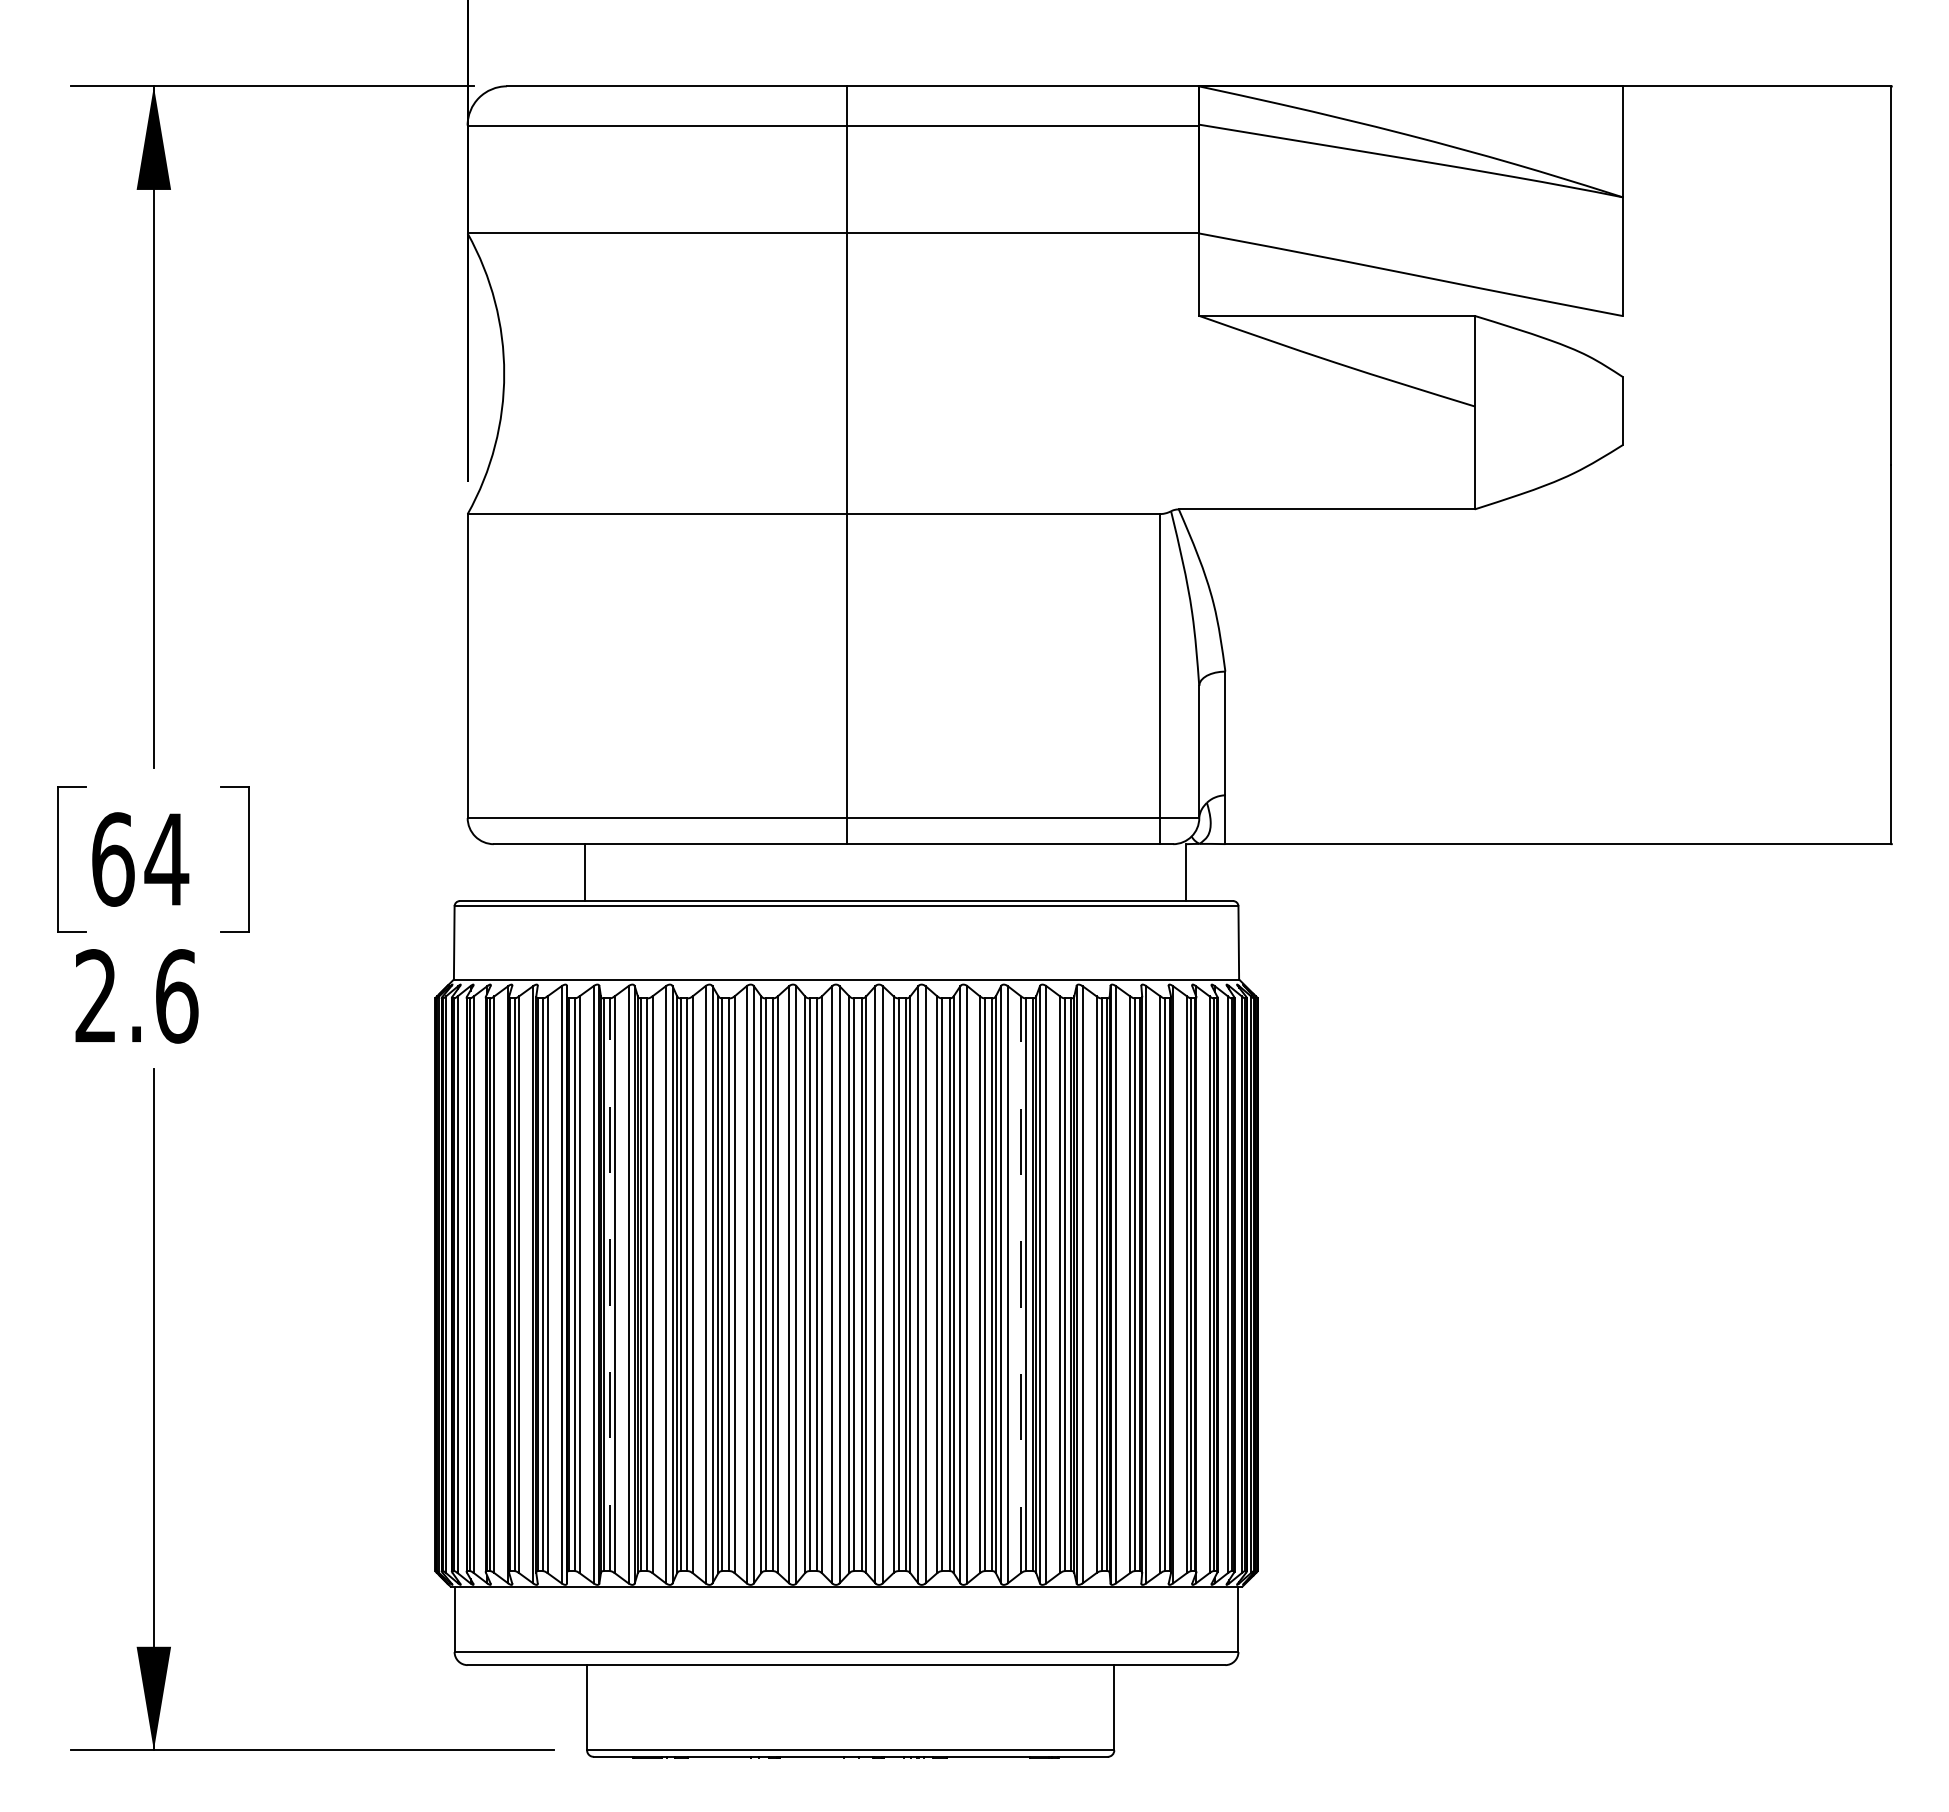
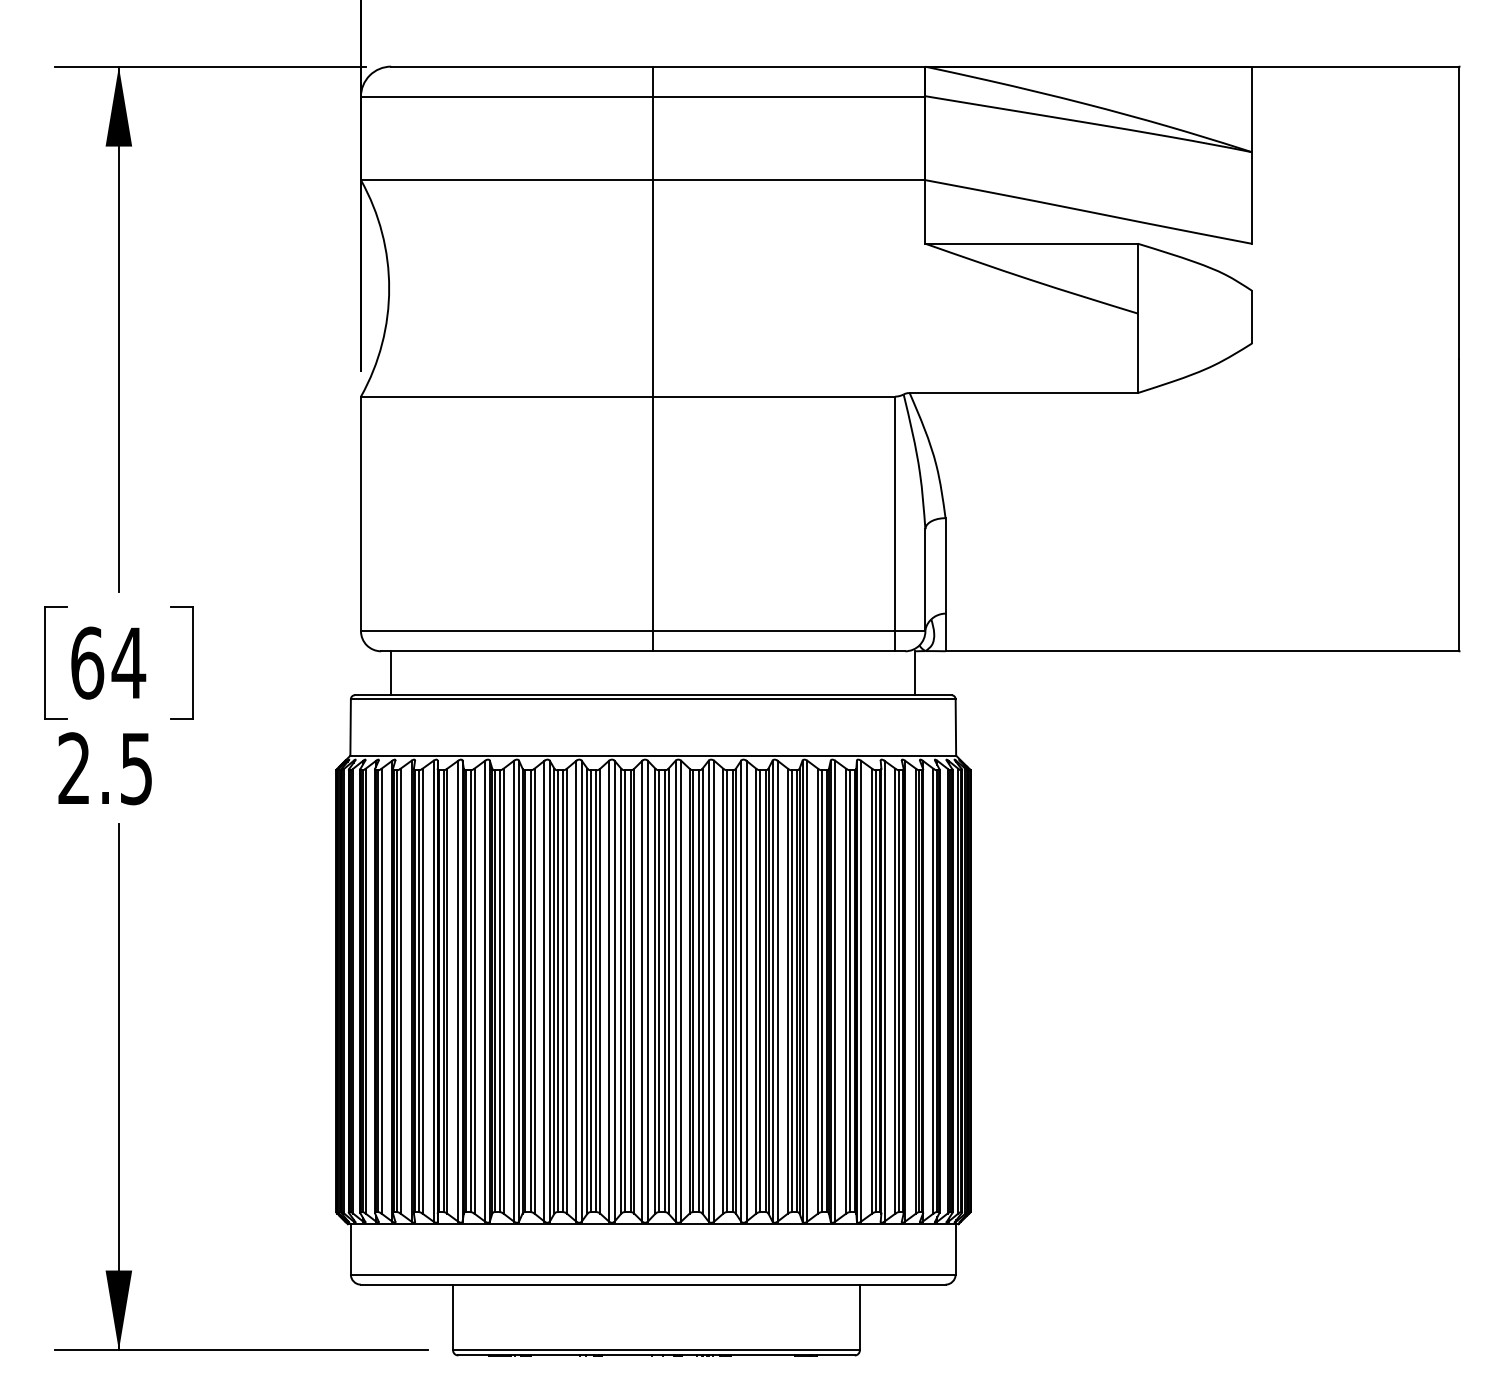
line: (584, 872) -> (390, 673), moved
text: (177, 996) -> (137, 768), 2.6 -> 2.5
line: (609, 1284) -> (470, 991), dashed -> solid
line: (1020, 1284) -> (787, 991), dashed -> solid

